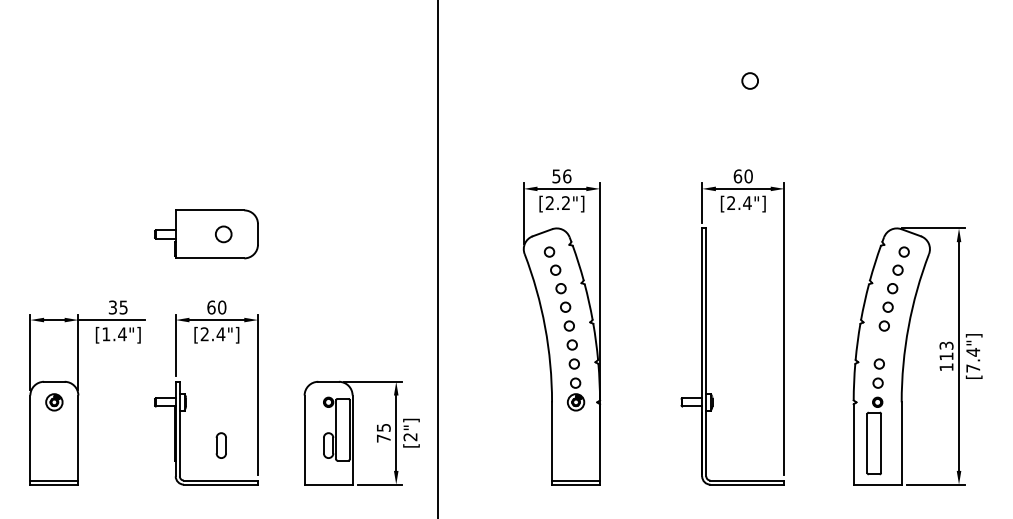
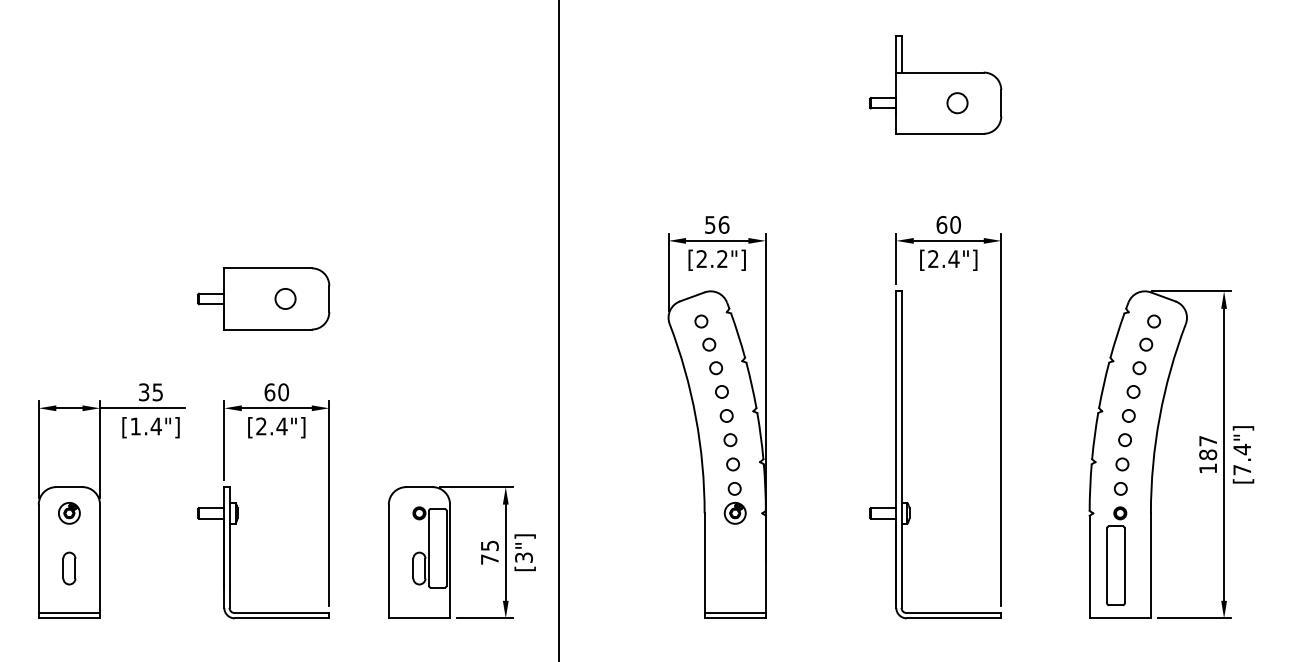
part: (732, 66) -> (934, 84), added
circle: (880, 344) -> (1123, 439), added
text: (946, 350) -> (1208, 447), 113 -> 187
text: (410, 437) -> (523, 558), [2"] -> [3"]
part: (220, 445) -> (68, 568), moved

